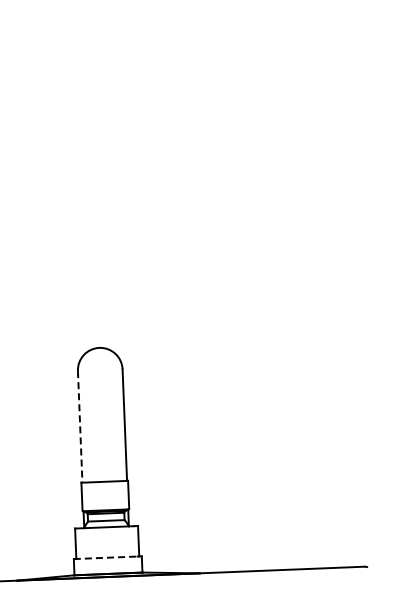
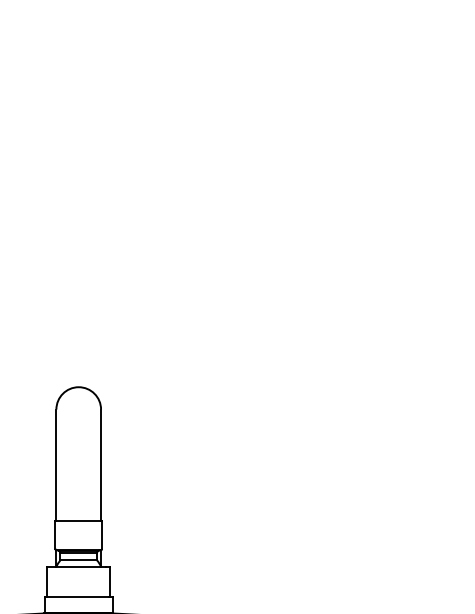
line: (80, 427) -> (56, 465), dashed -> solid
line: (105, 558) -> (76, 597), dashed -> solid

